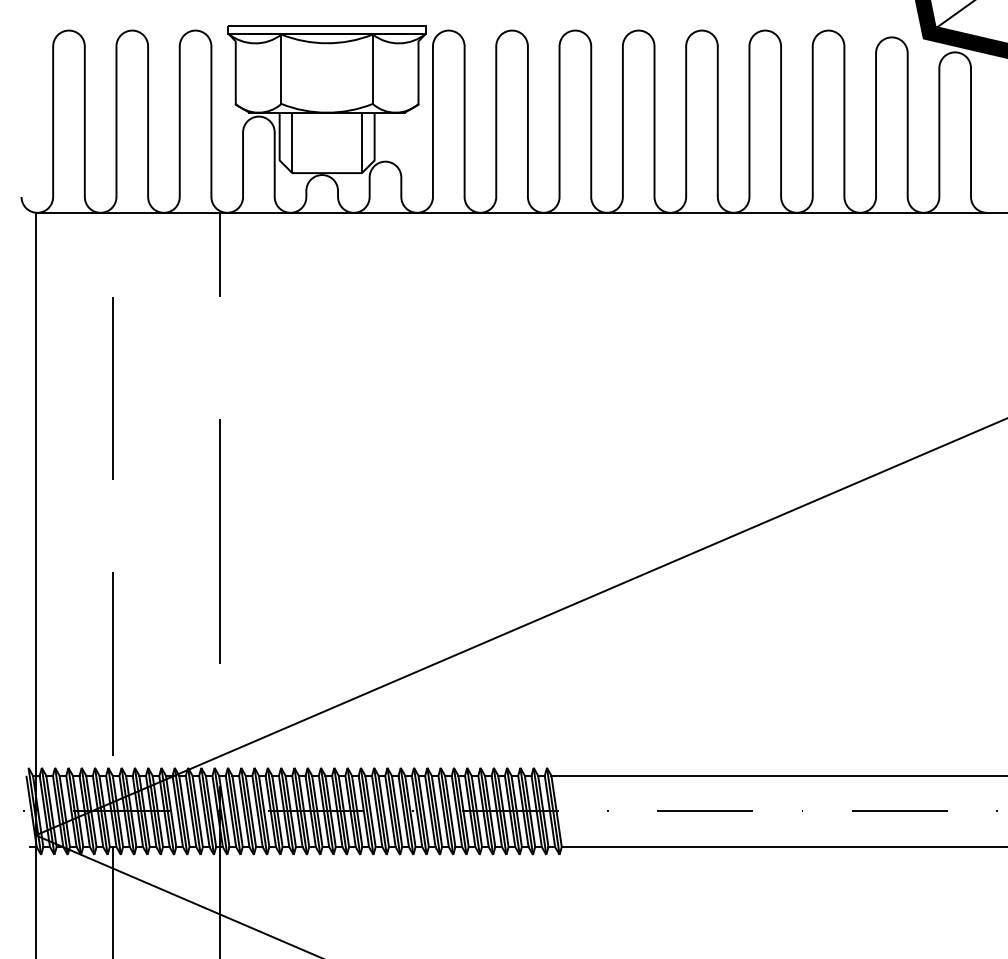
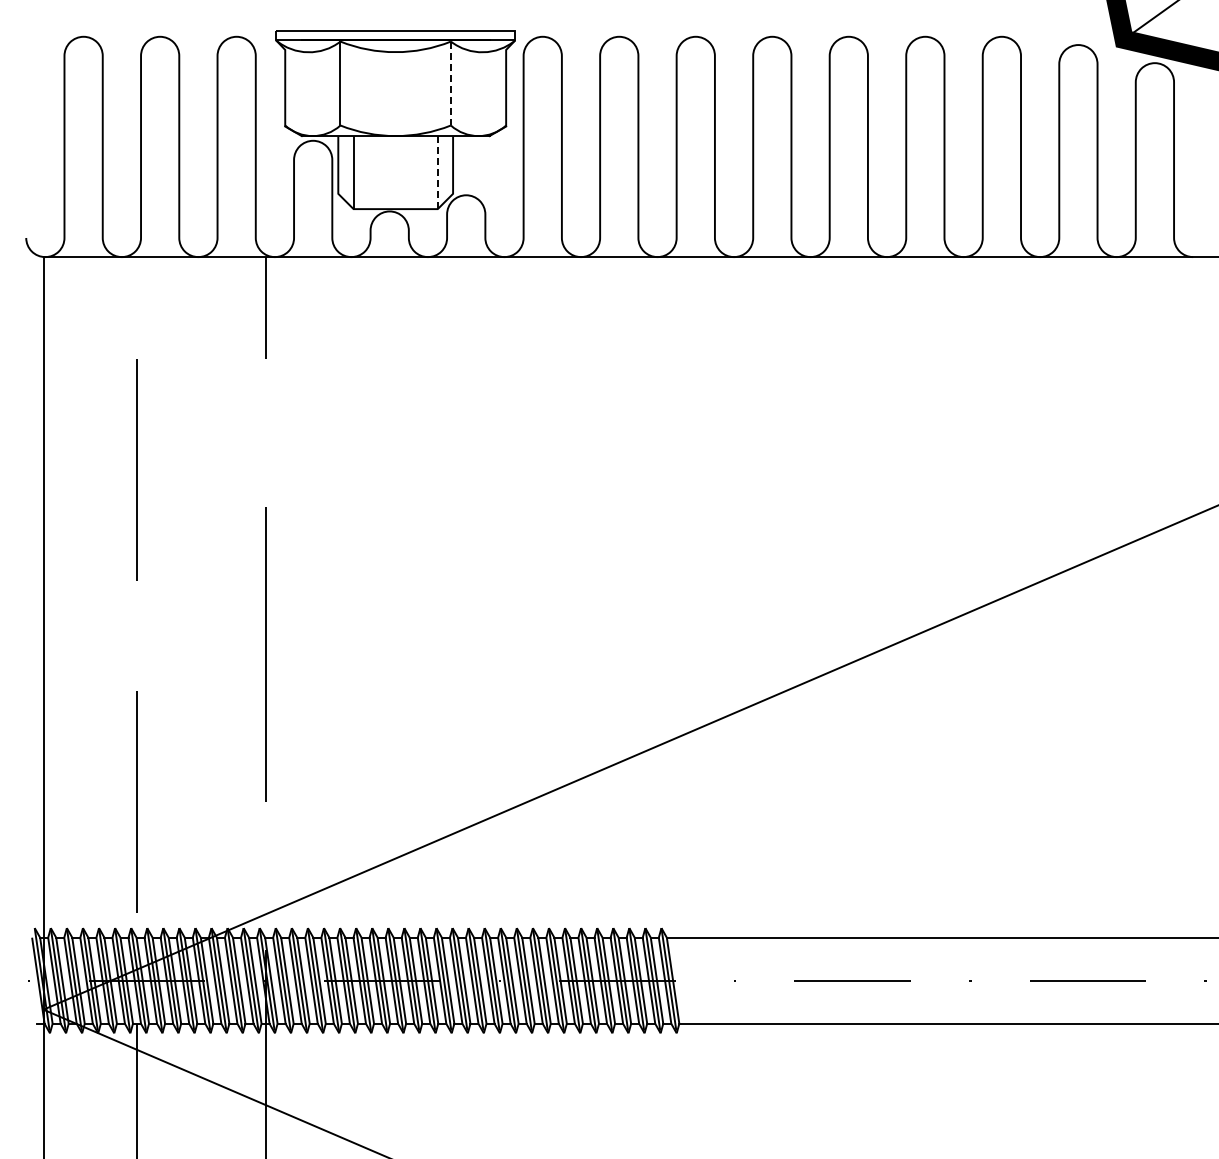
line: (372, 69) -> (450, 83), solid -> dashed
line: (361, 142) -> (437, 172), solid -> dashed

